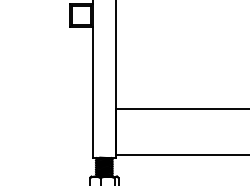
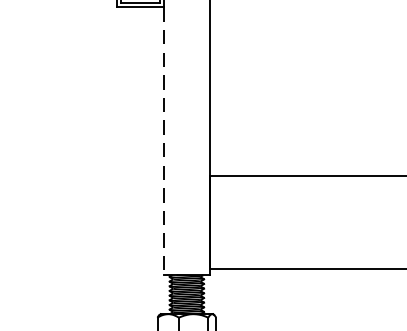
line: (92, 92) -> (162, 141), solid -> dashed

